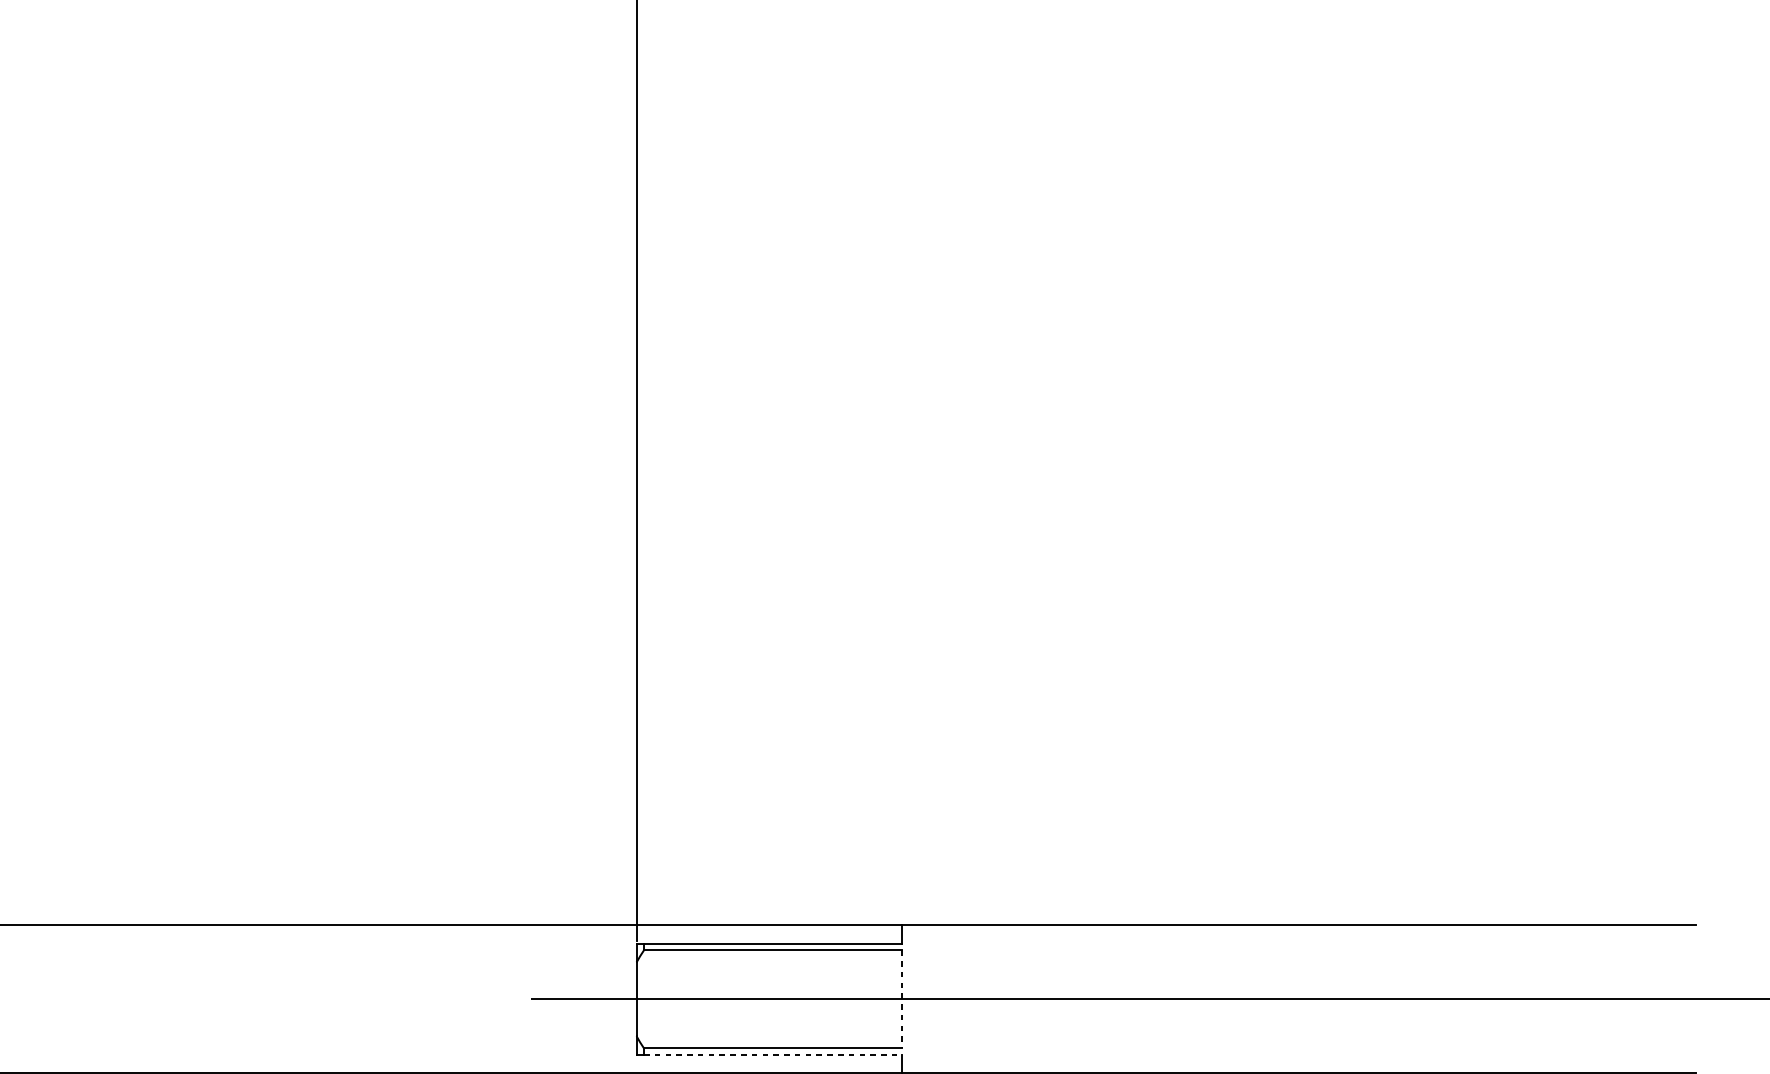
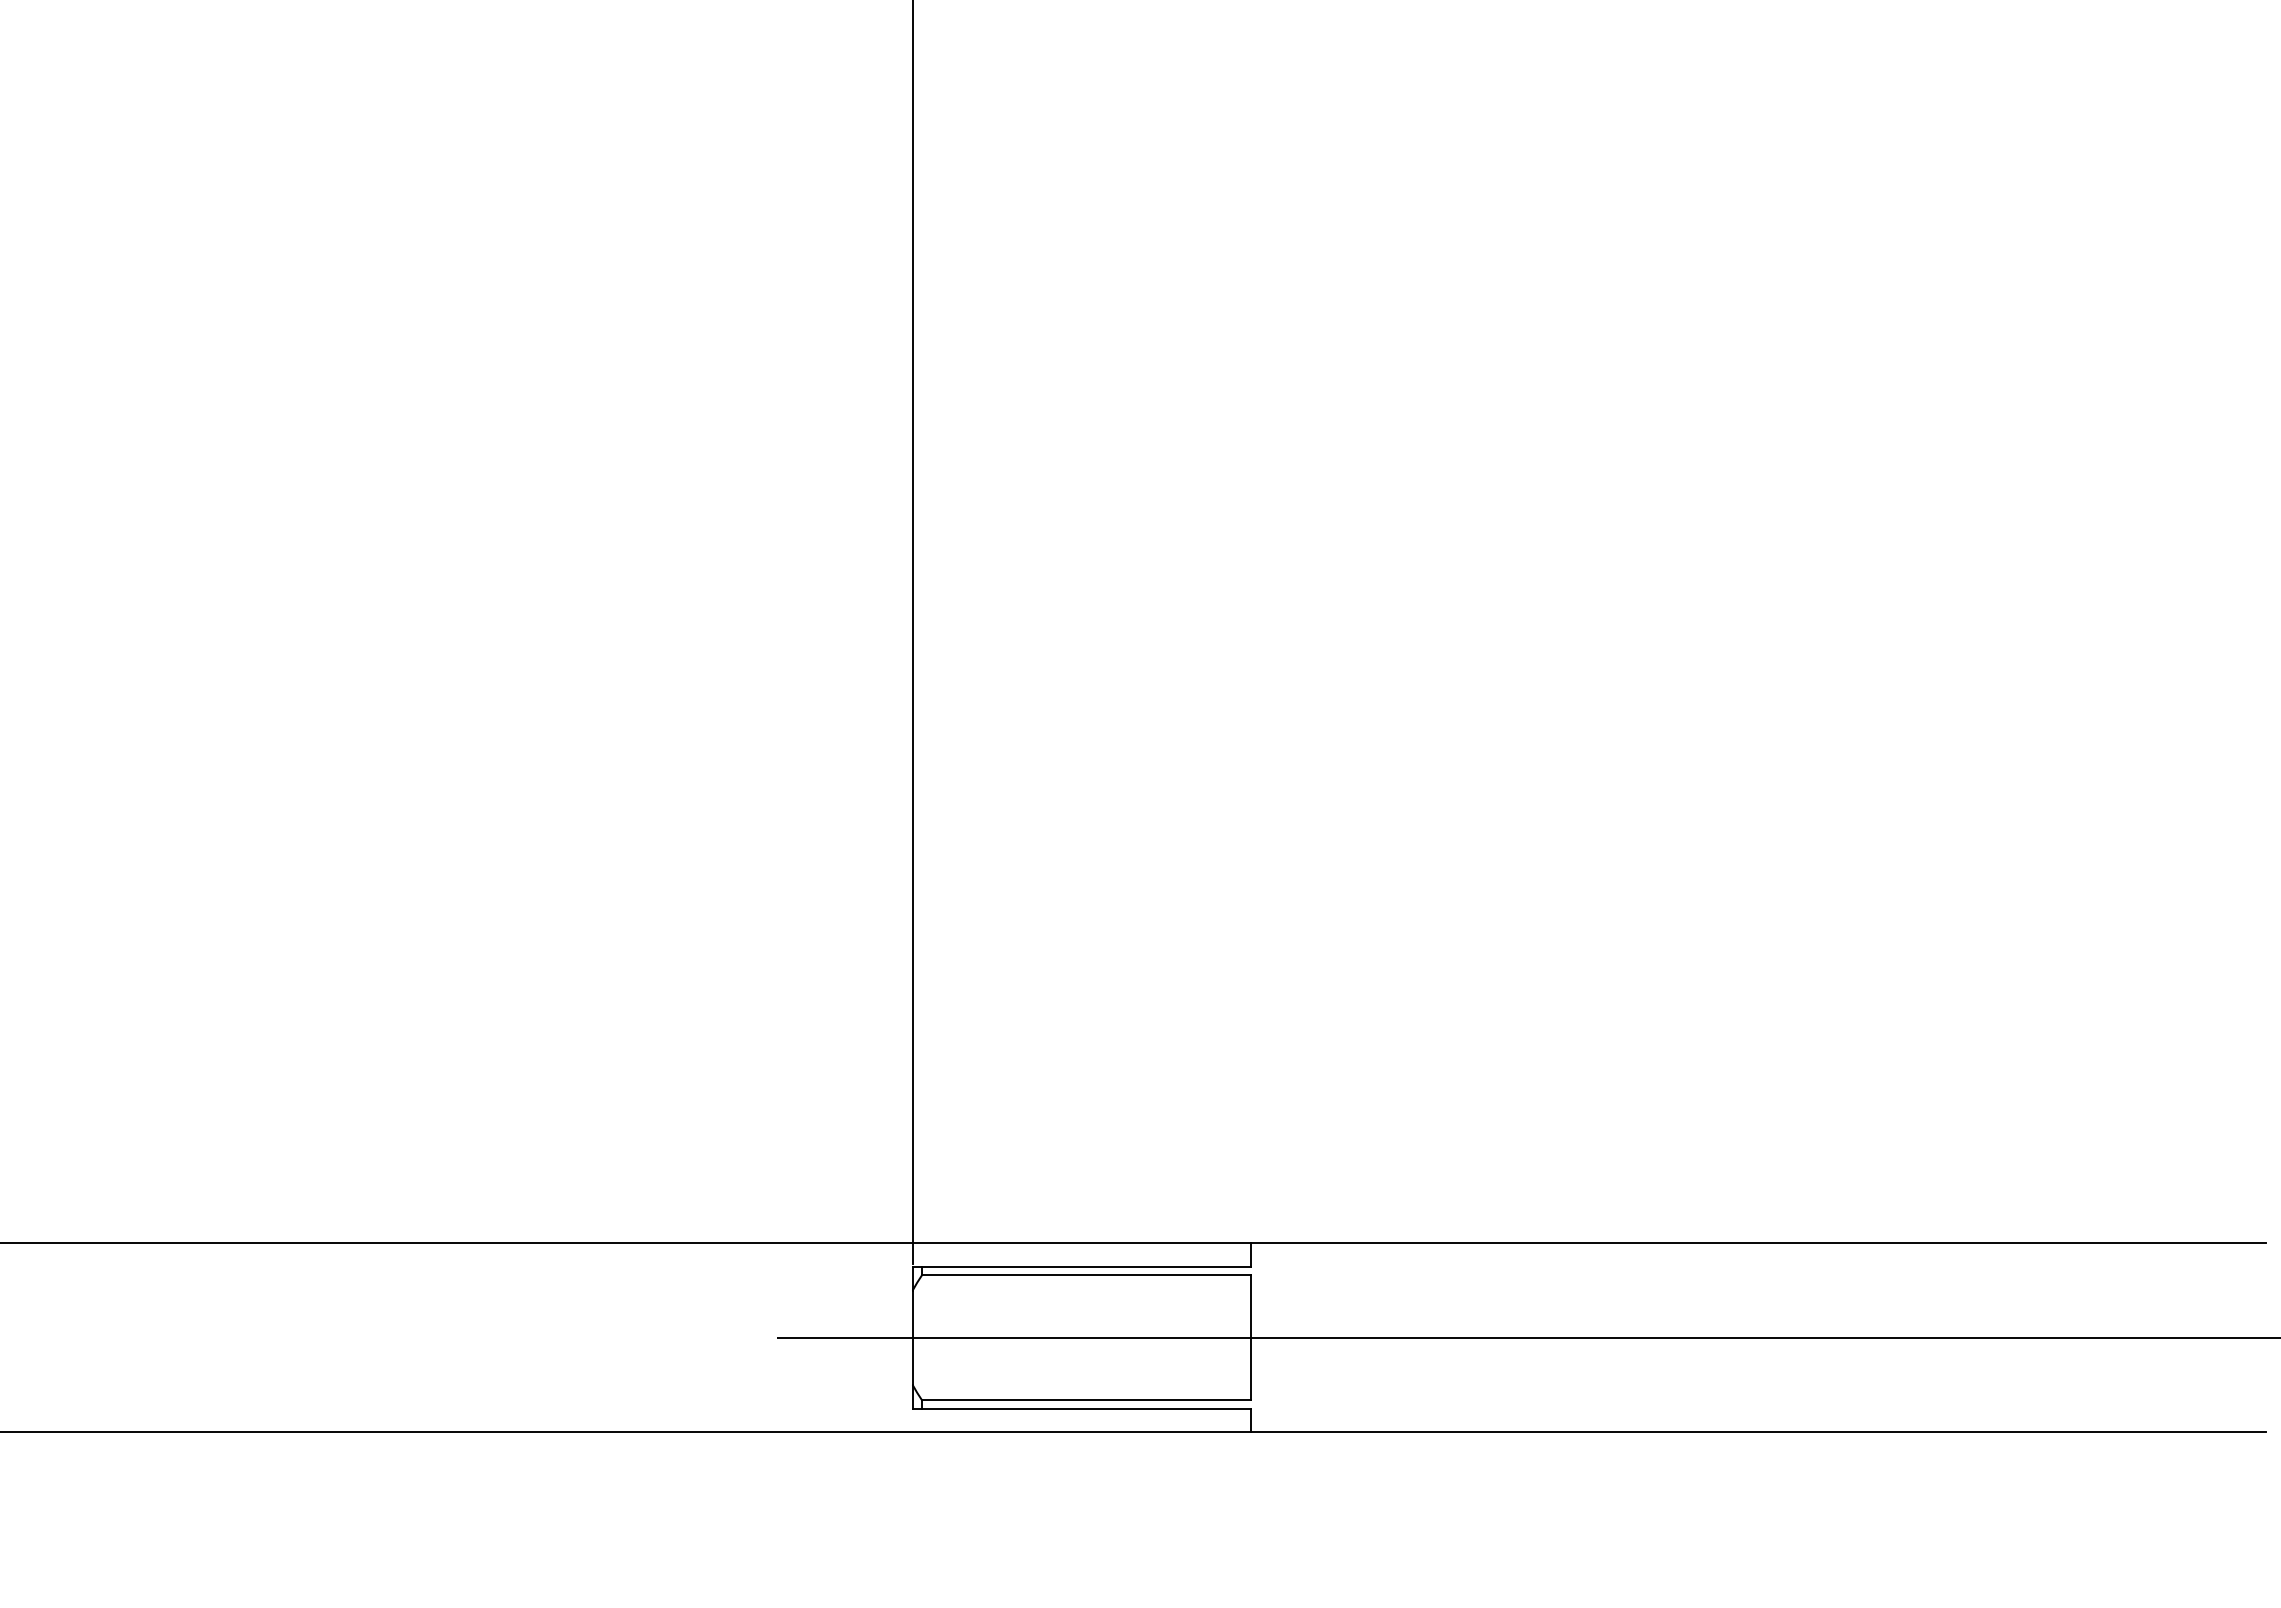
line: (901, 999) -> (1251, 1337), dashed -> solid
line: (773, 1054) -> (1087, 1408), dashed -> solid

